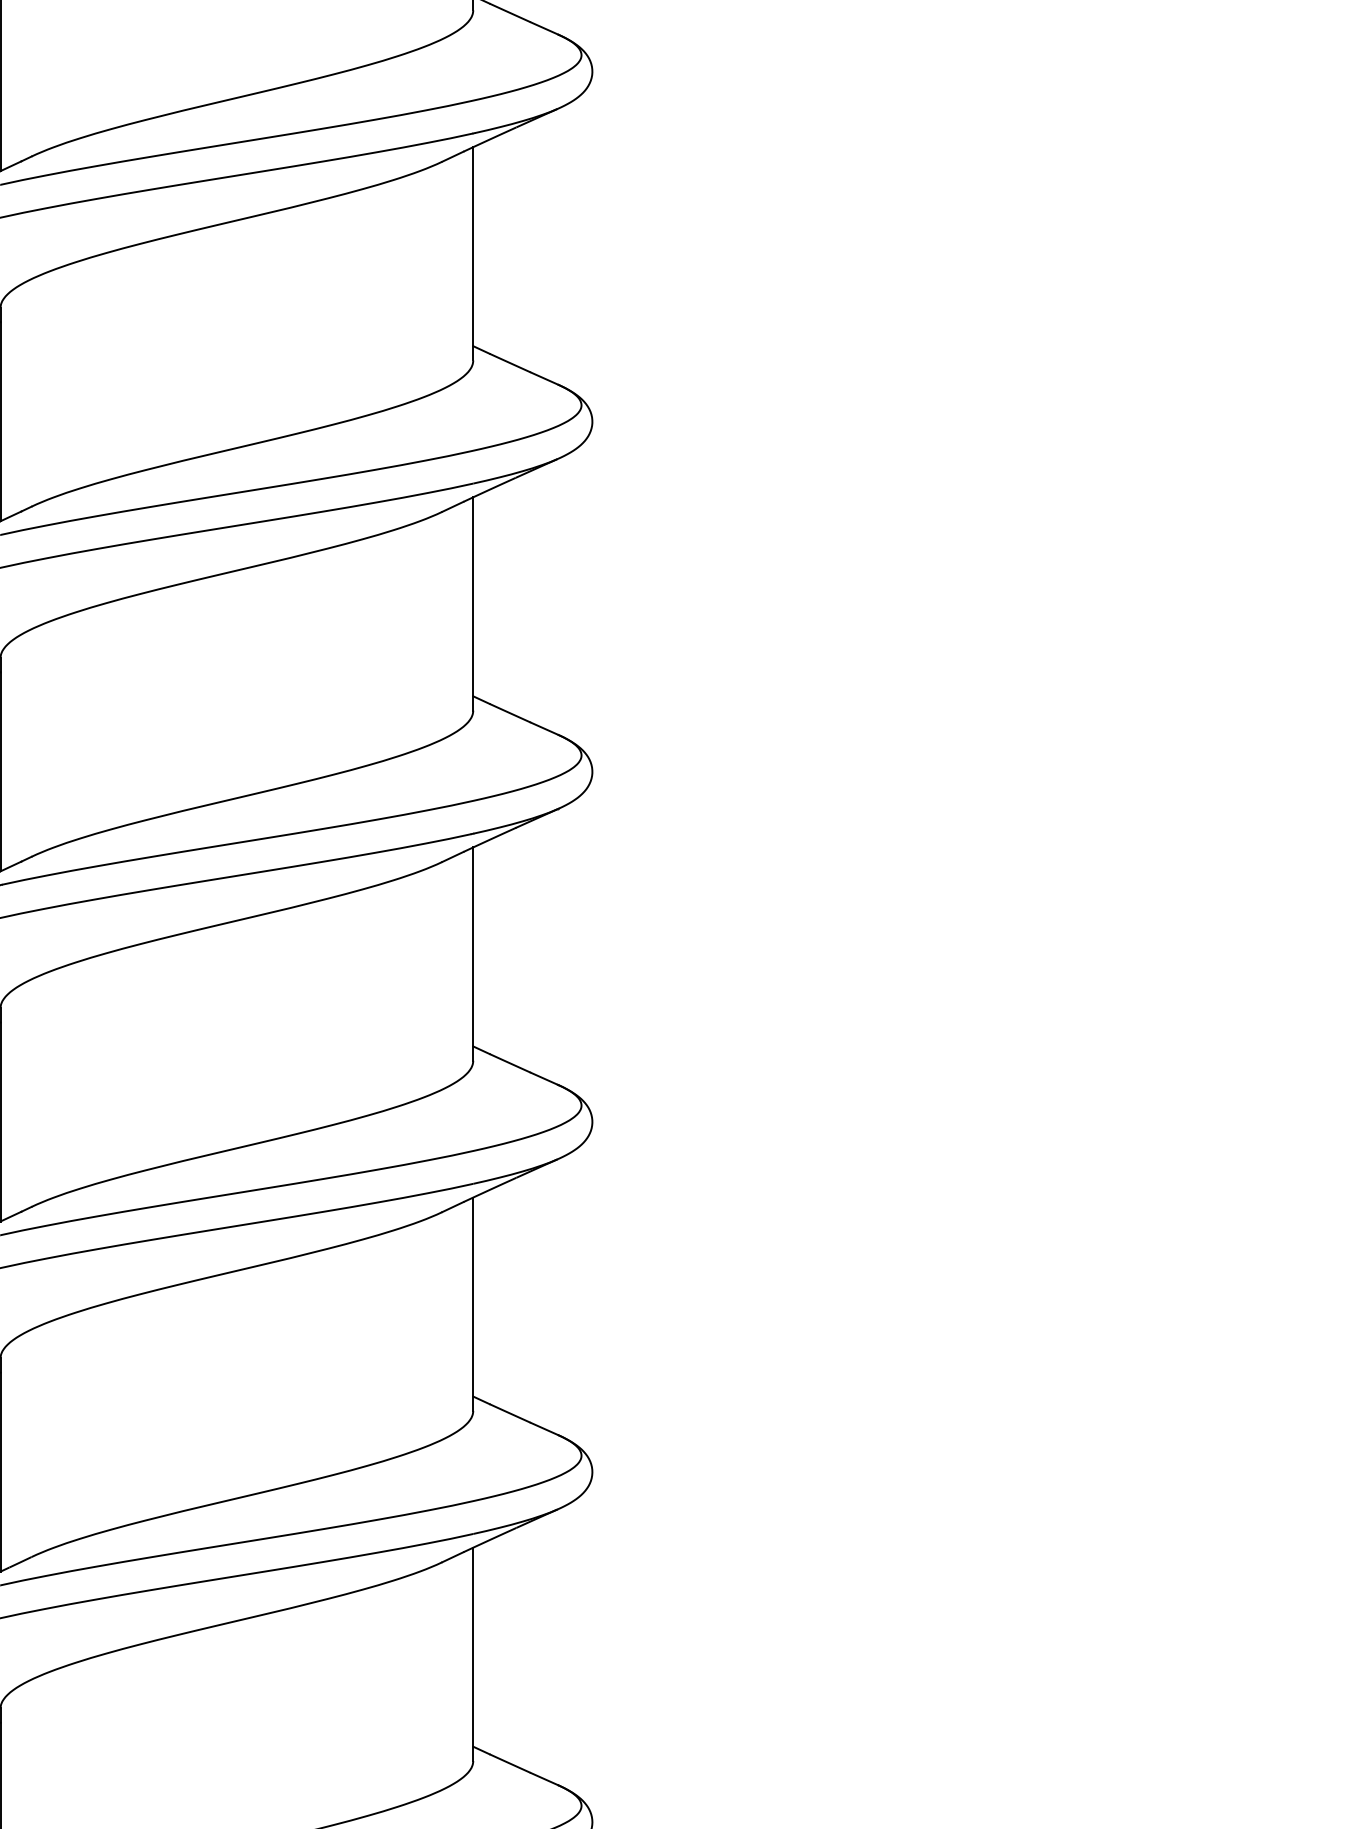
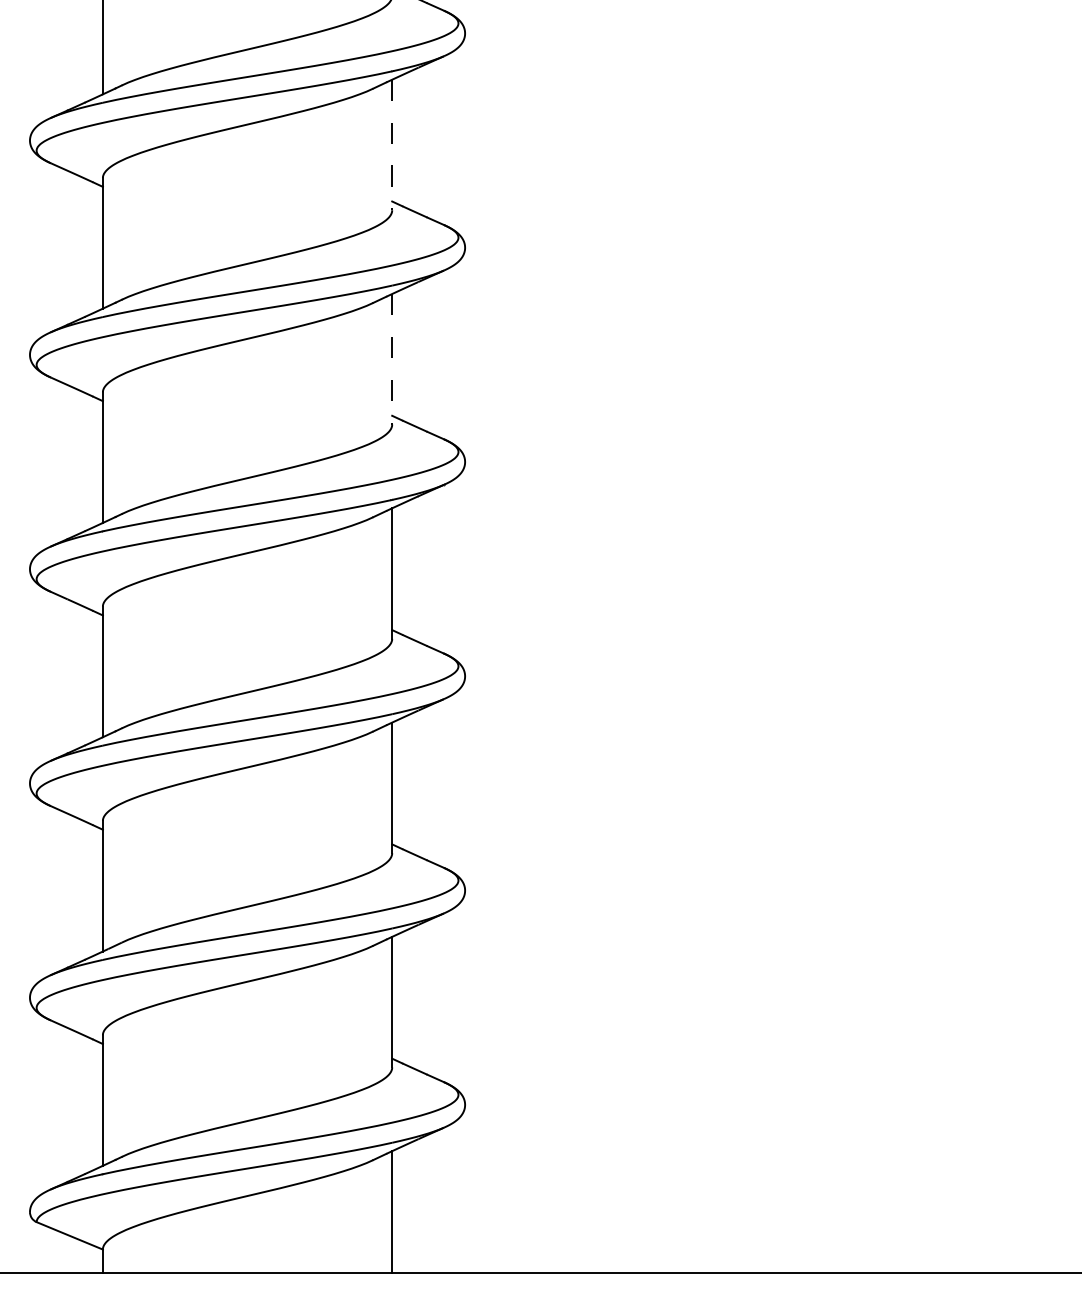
line: (473, 254) -> (392, 145), solid -> dashed
line: (473, 604) -> (392, 359), solid -> dashed

